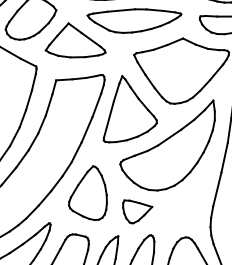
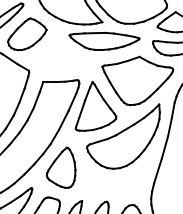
part: (74, 40) -> (58, 53), removed
part: (137, 210) -> (97, 182), removed

